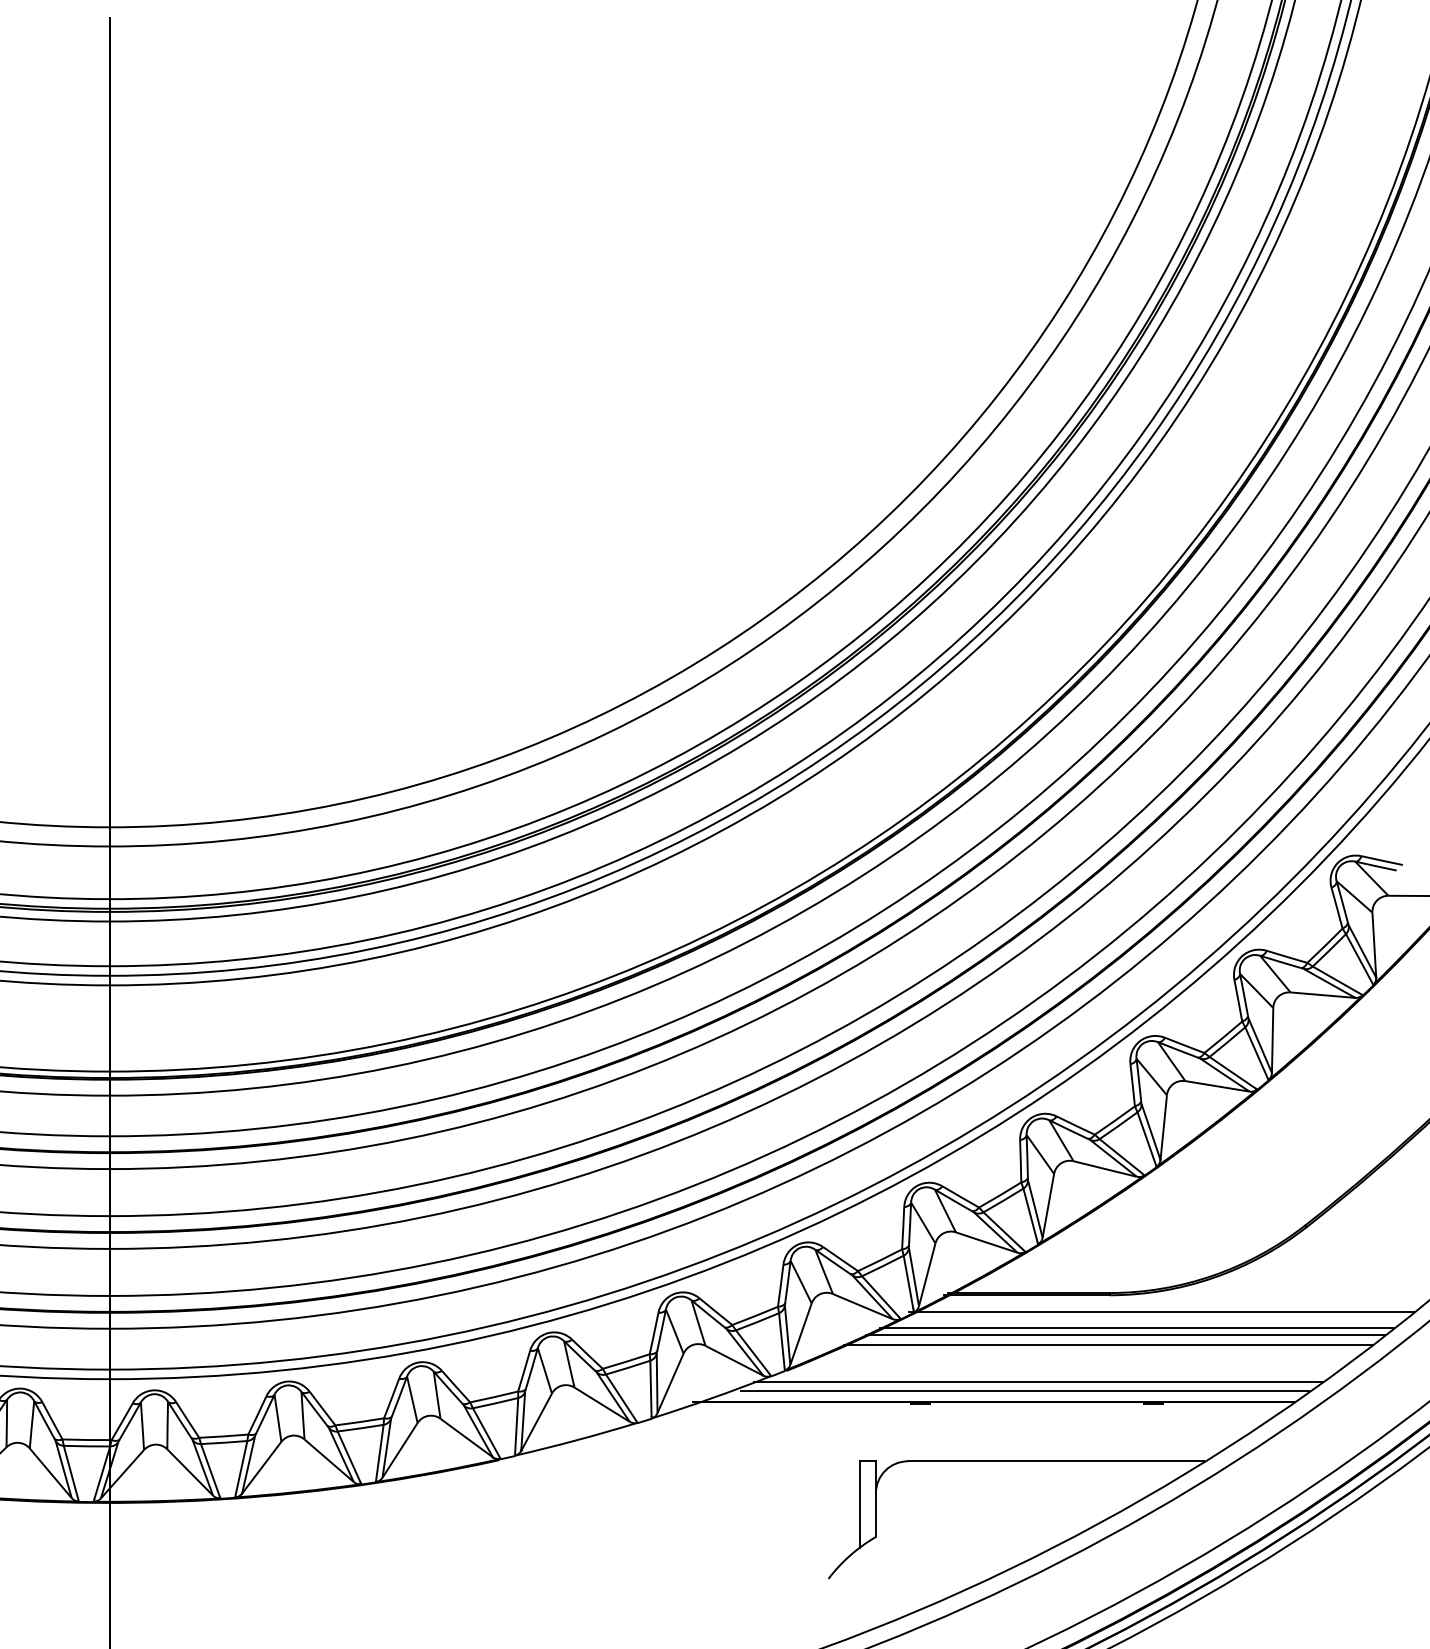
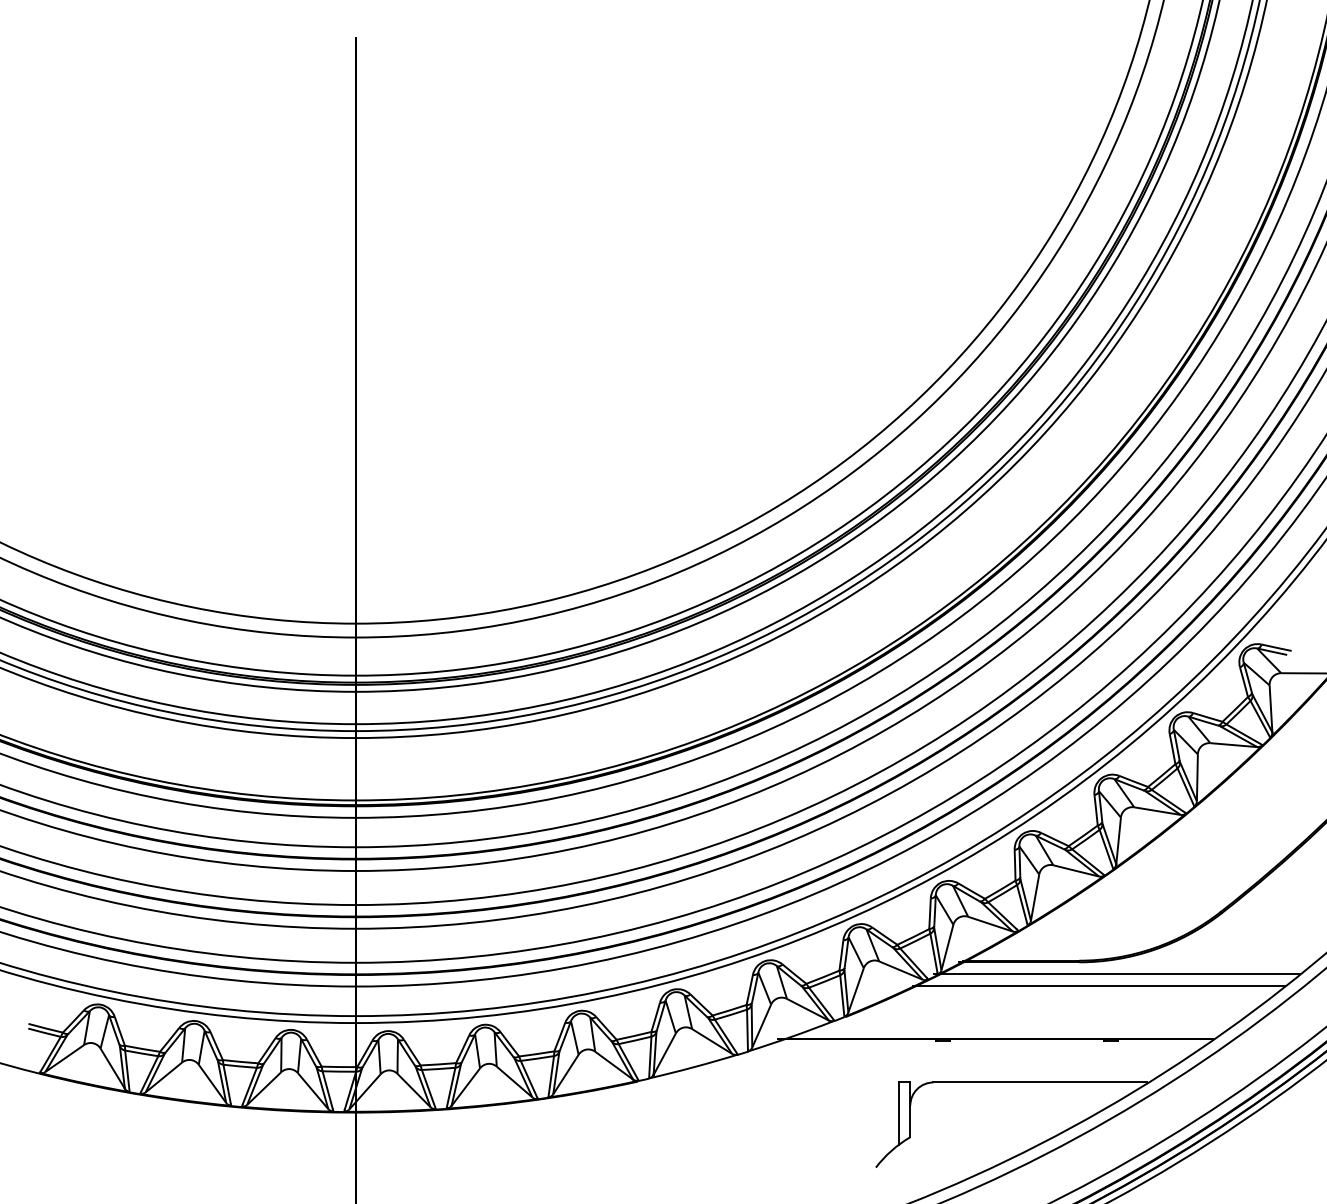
line: (1124, 1335) -> (1090, 991), removed
line: (1108, 1345) -> (1078, 998), removed
line: (1037, 1381) -> (1027, 1024), removed
line: (1024, 1390) -> (1017, 1031), removed

